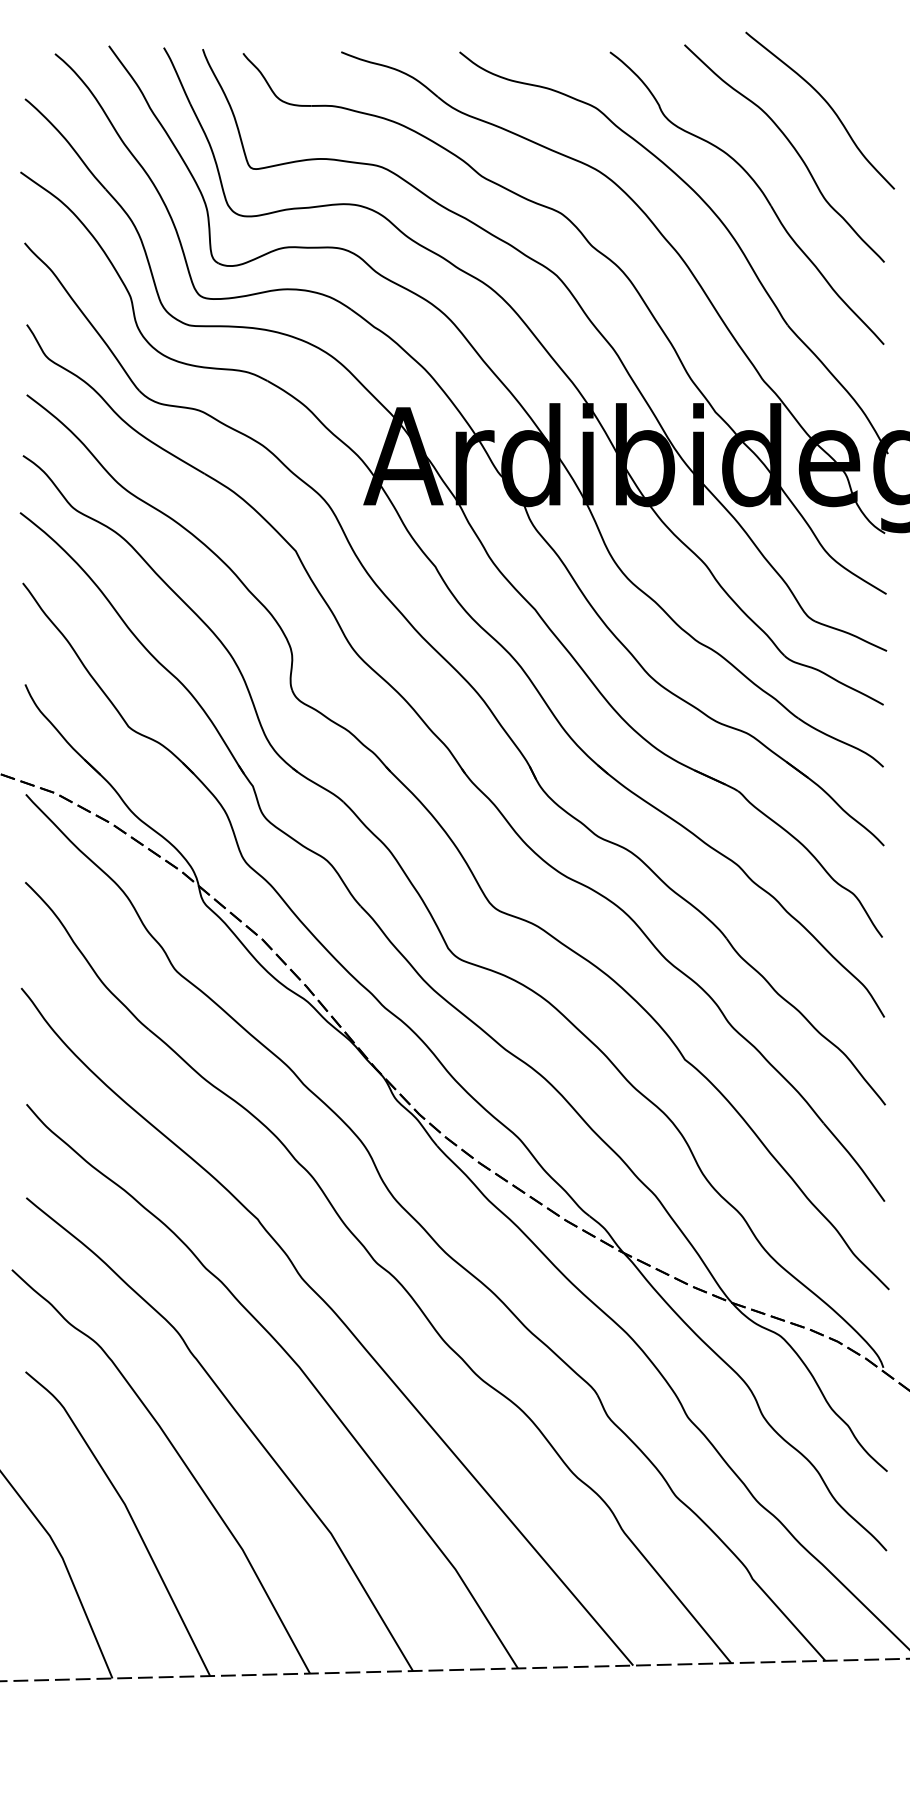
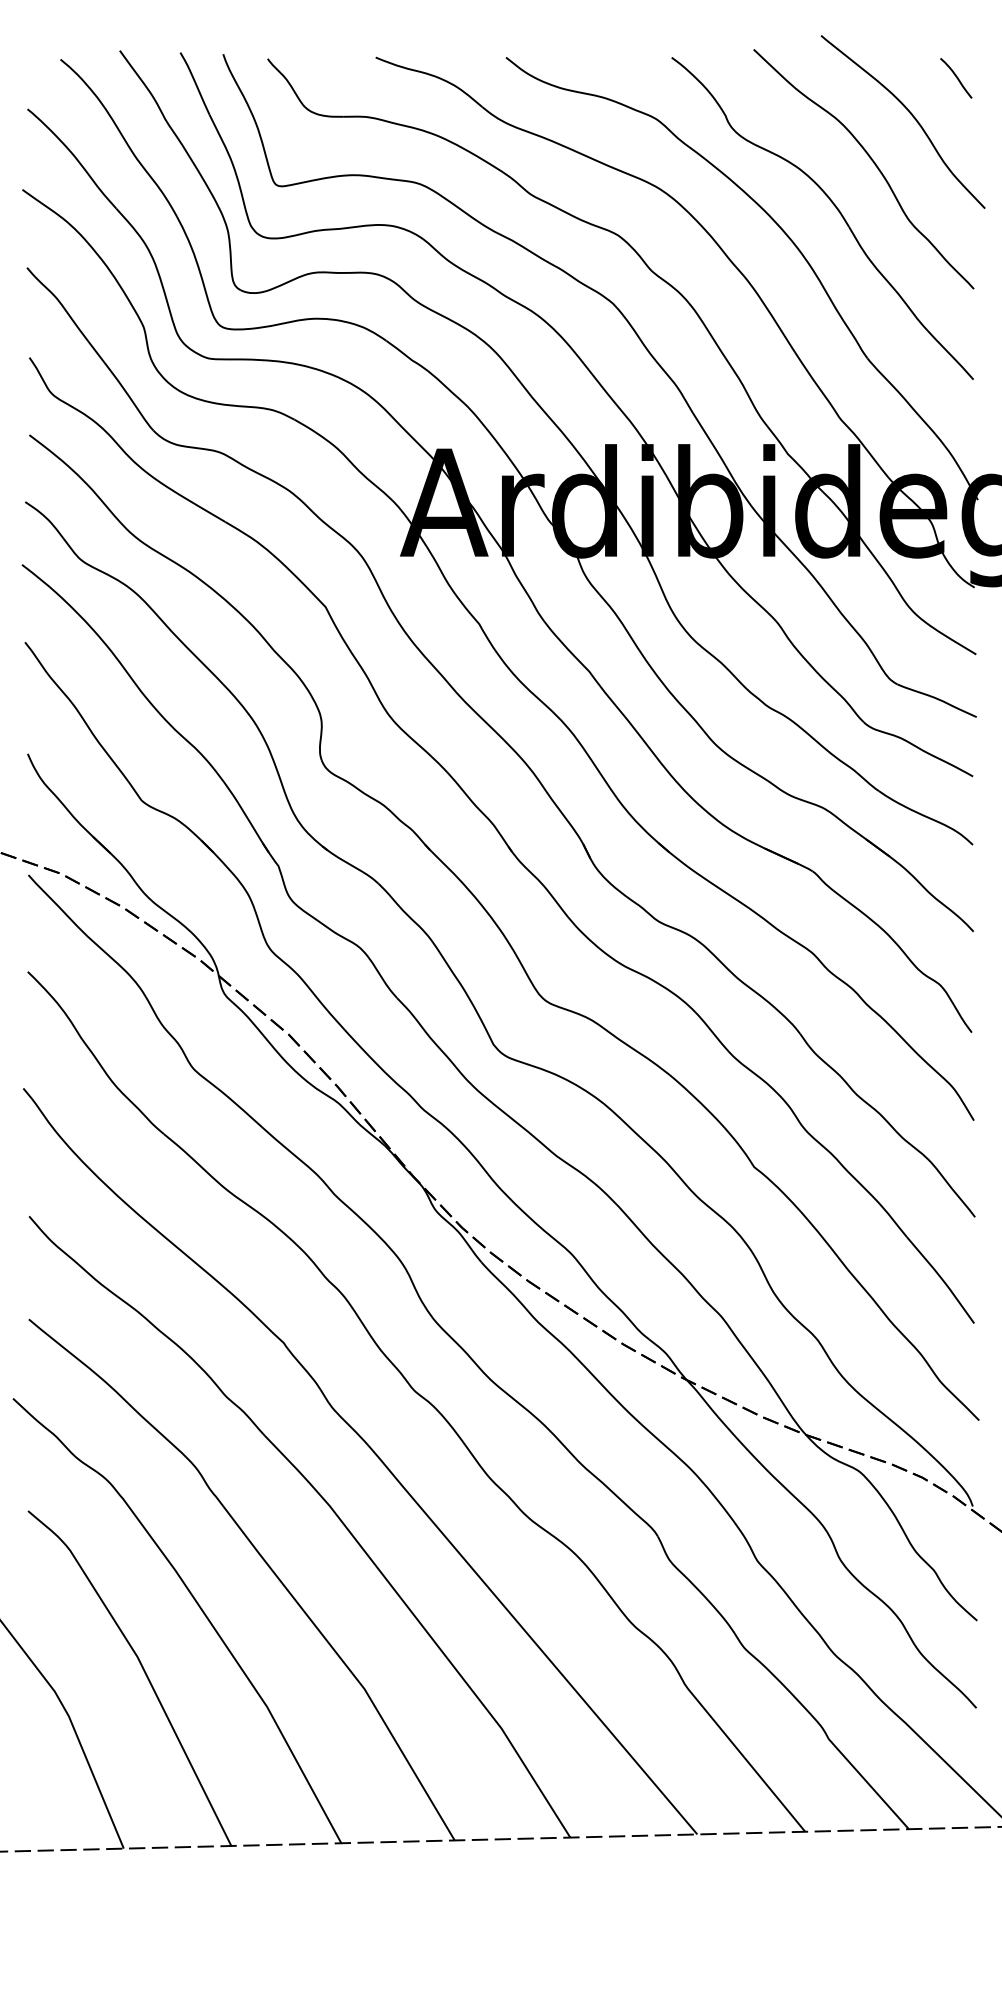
curve: (868, 70) -> (956, 77), added

